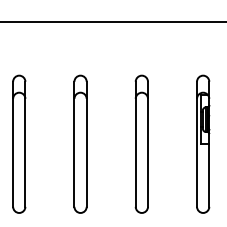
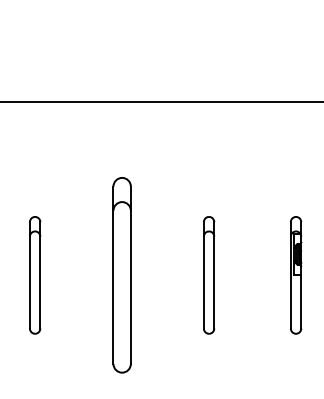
part: (18, 144) -> (34, 275), size x0.6
part: (141, 144) -> (208, 275), size x0.6
part: (202, 144) -> (295, 275), size x0.6

